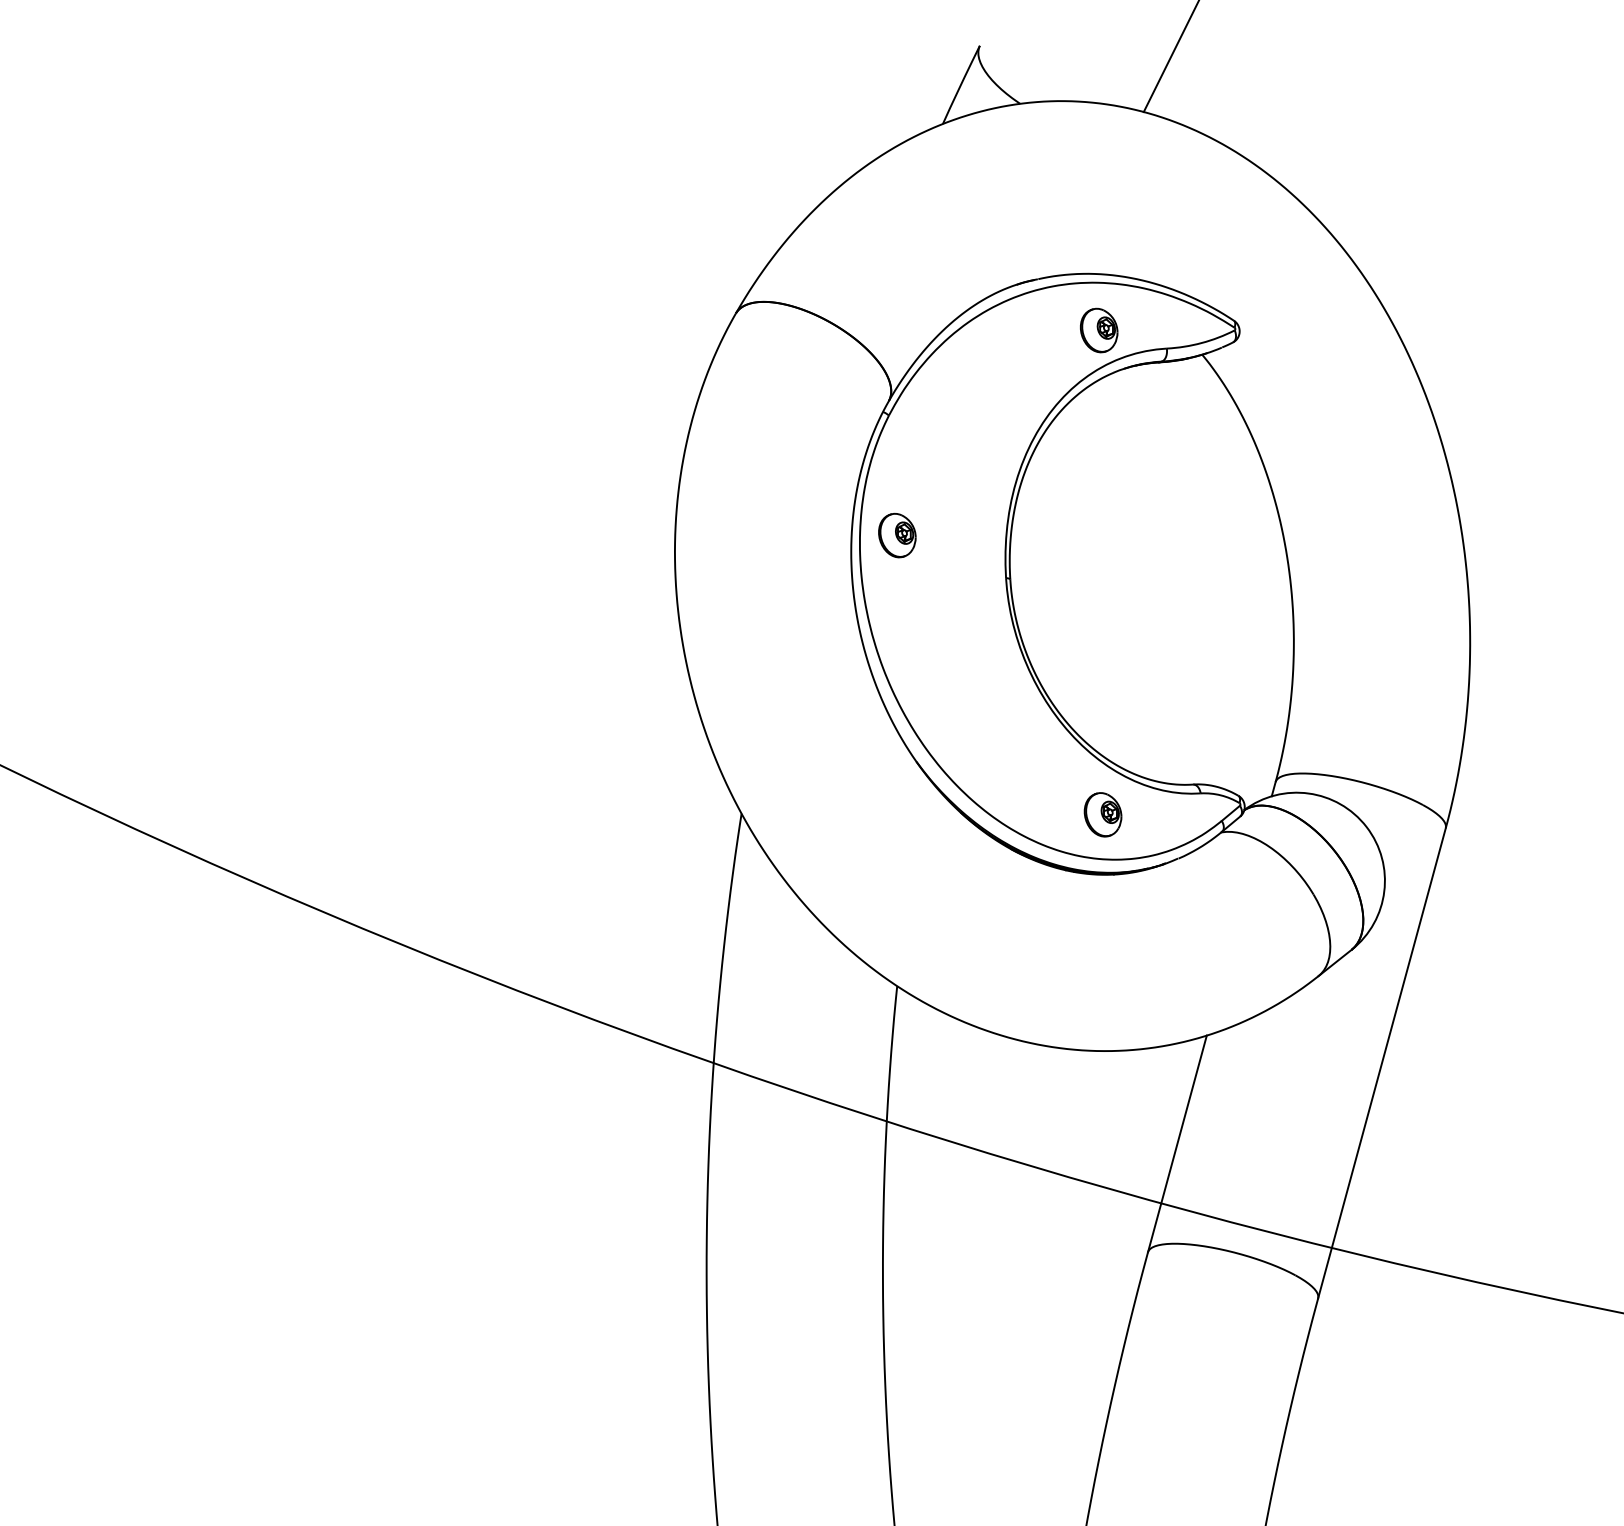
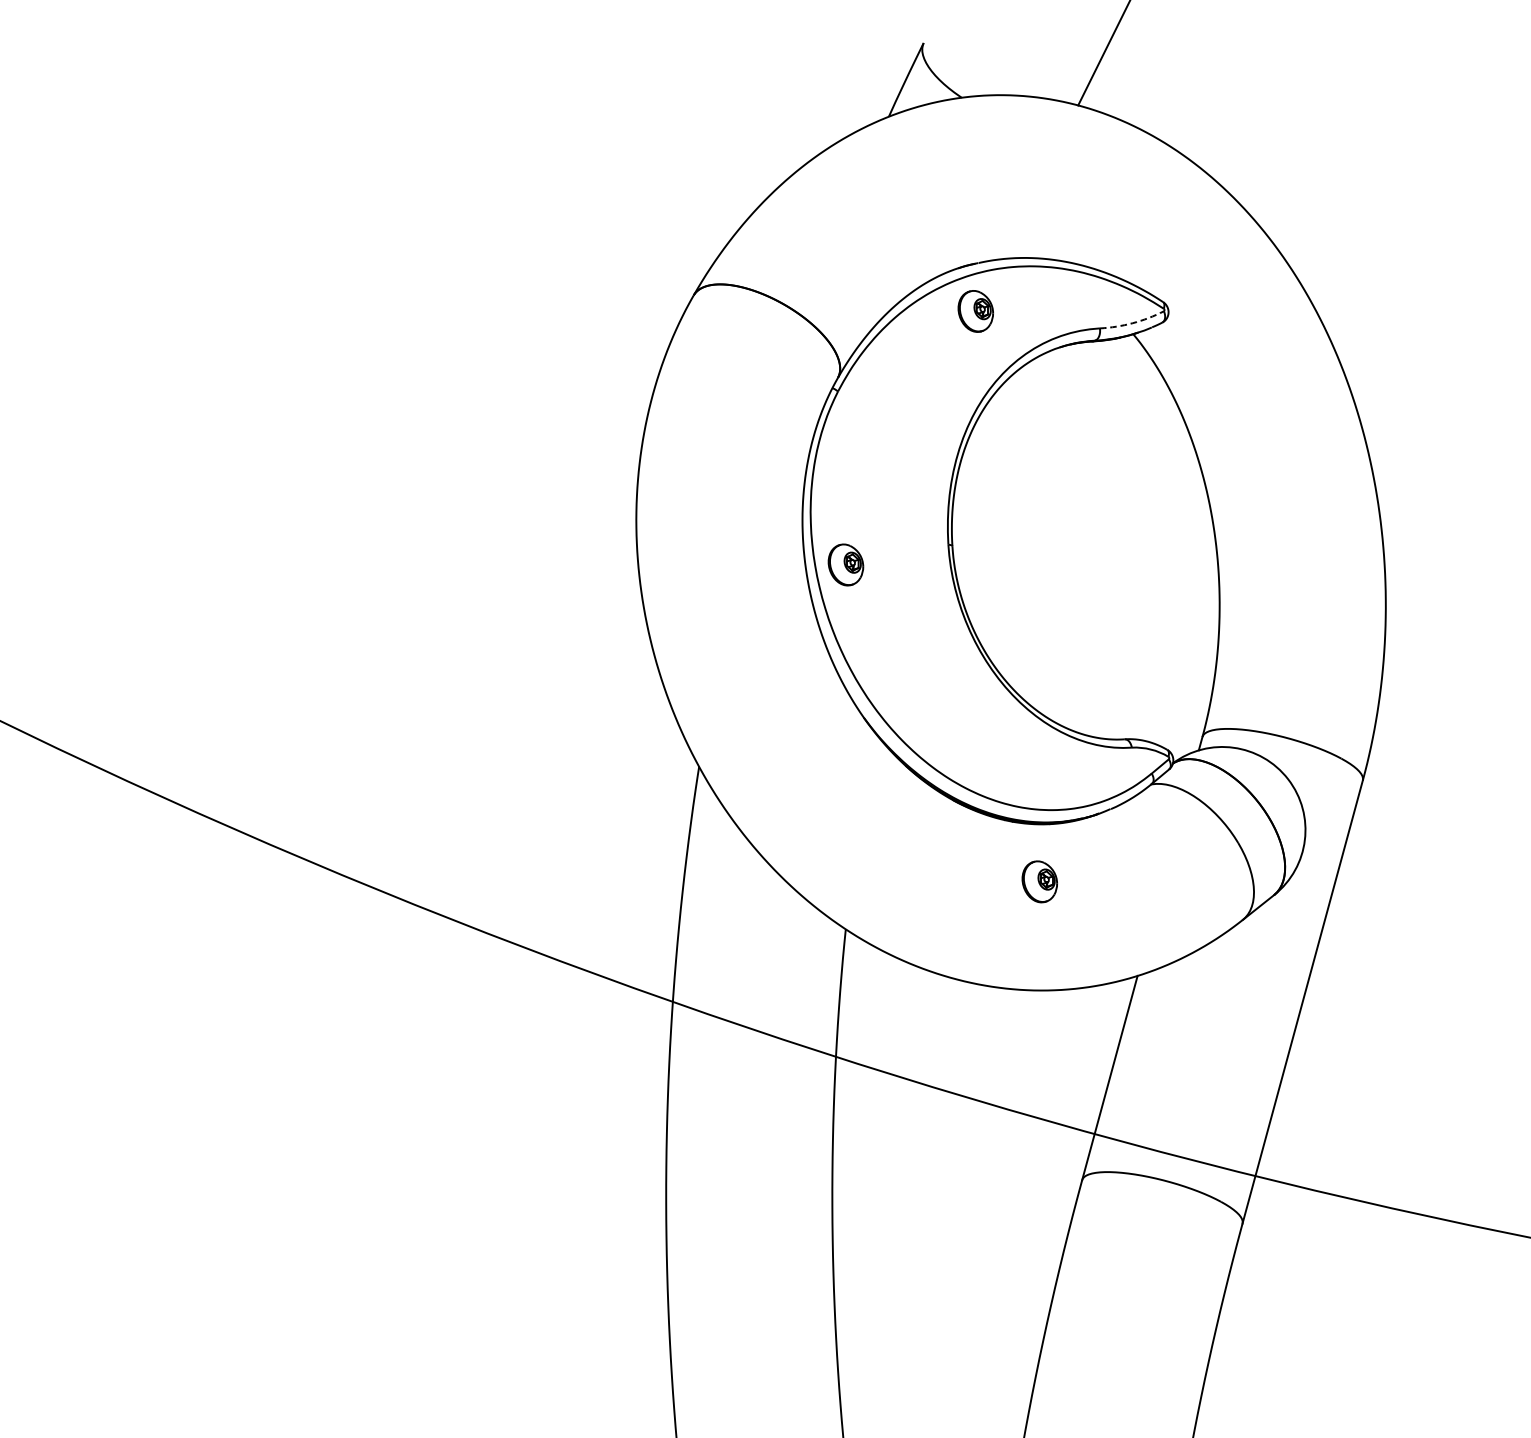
part: (1099, 330) -> (976, 311), moved
arc: (1201, 343) -> (1132, 323), solid -> dashed
part: (897, 535) -> (846, 564), moved
part: (1102, 814) -> (1039, 881), moved

